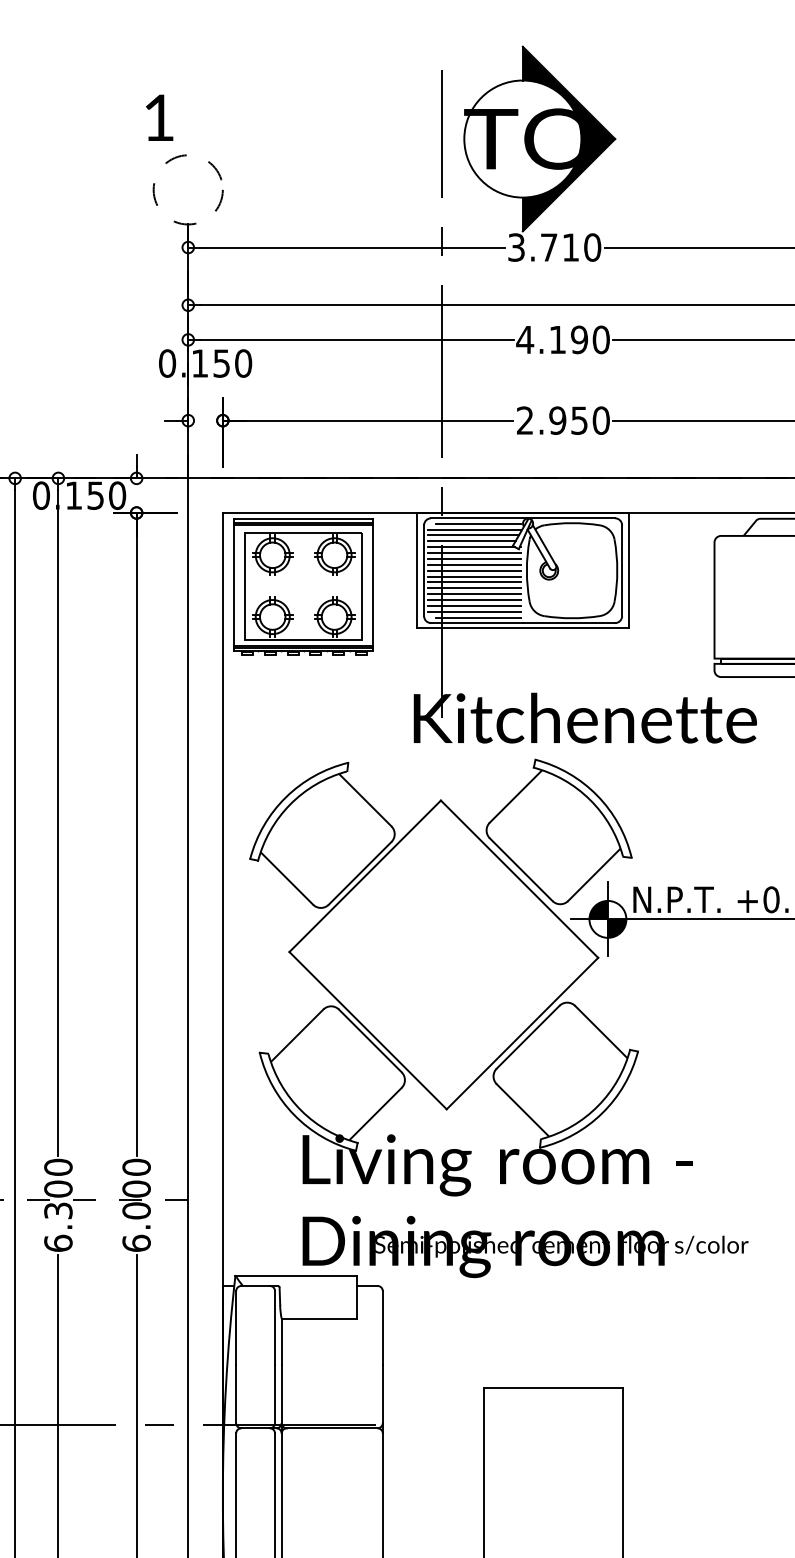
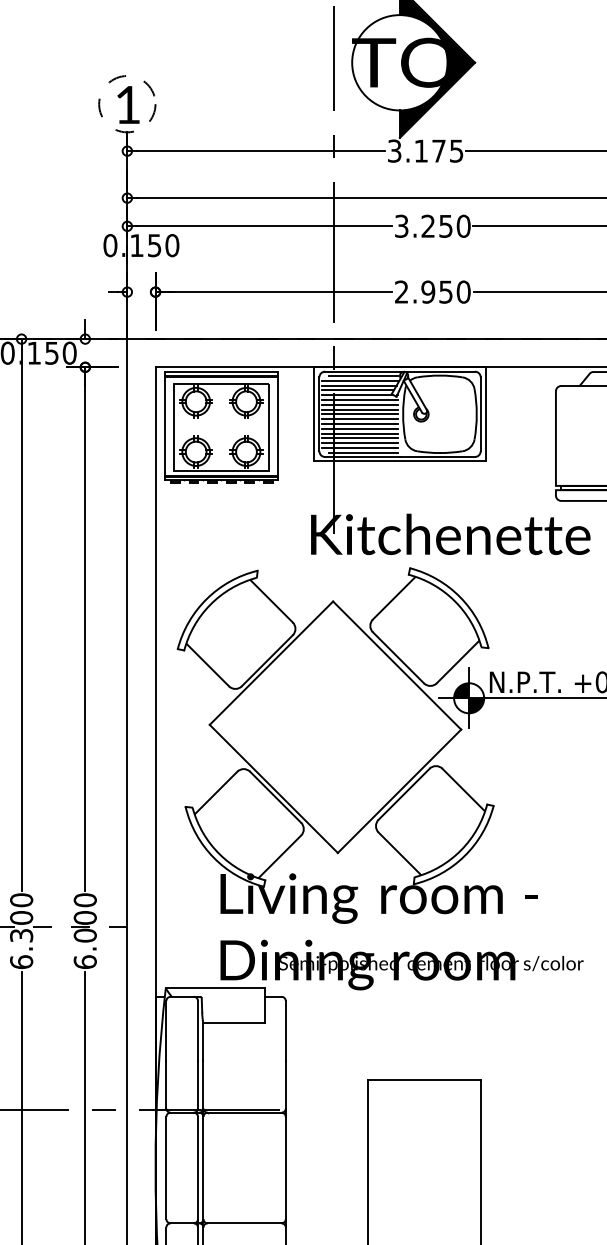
text: (159, 117) -> (128, 104), moved
text: (571, 247) -> (439, 151), 3.710 -> 3.175
text: (551, 339) -> (423, 226), 4.190 -> 3.250

